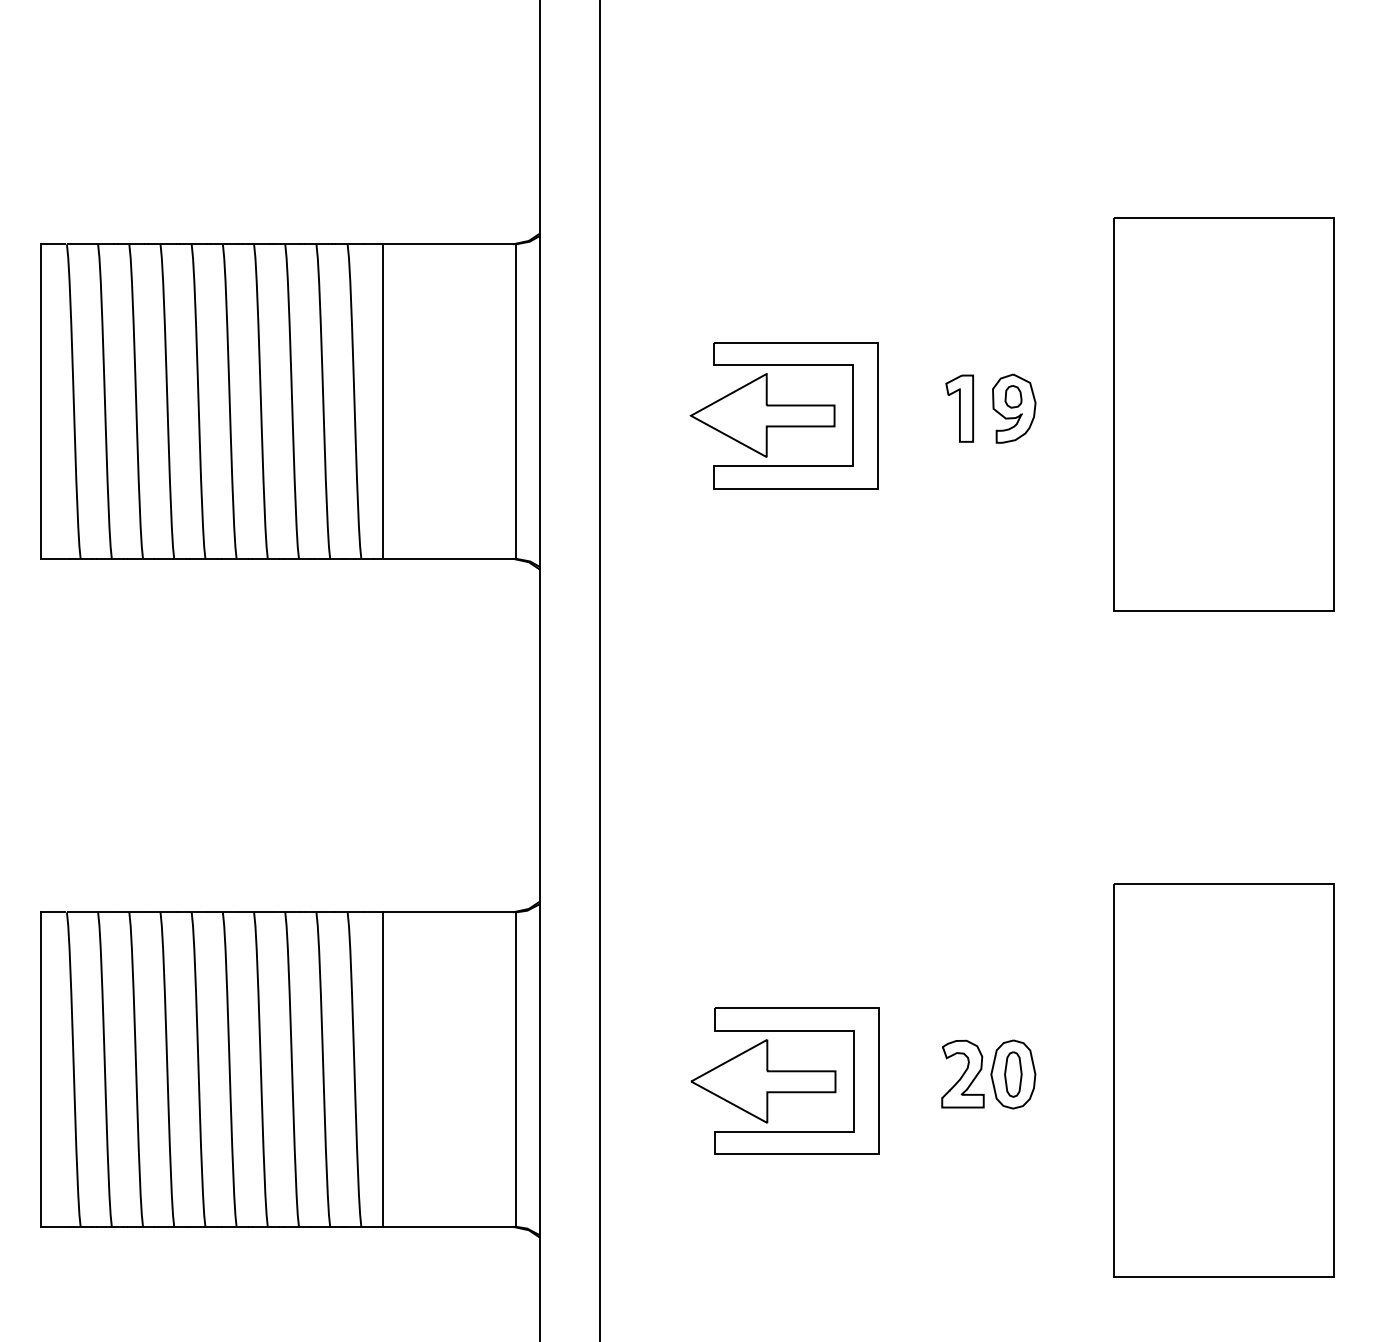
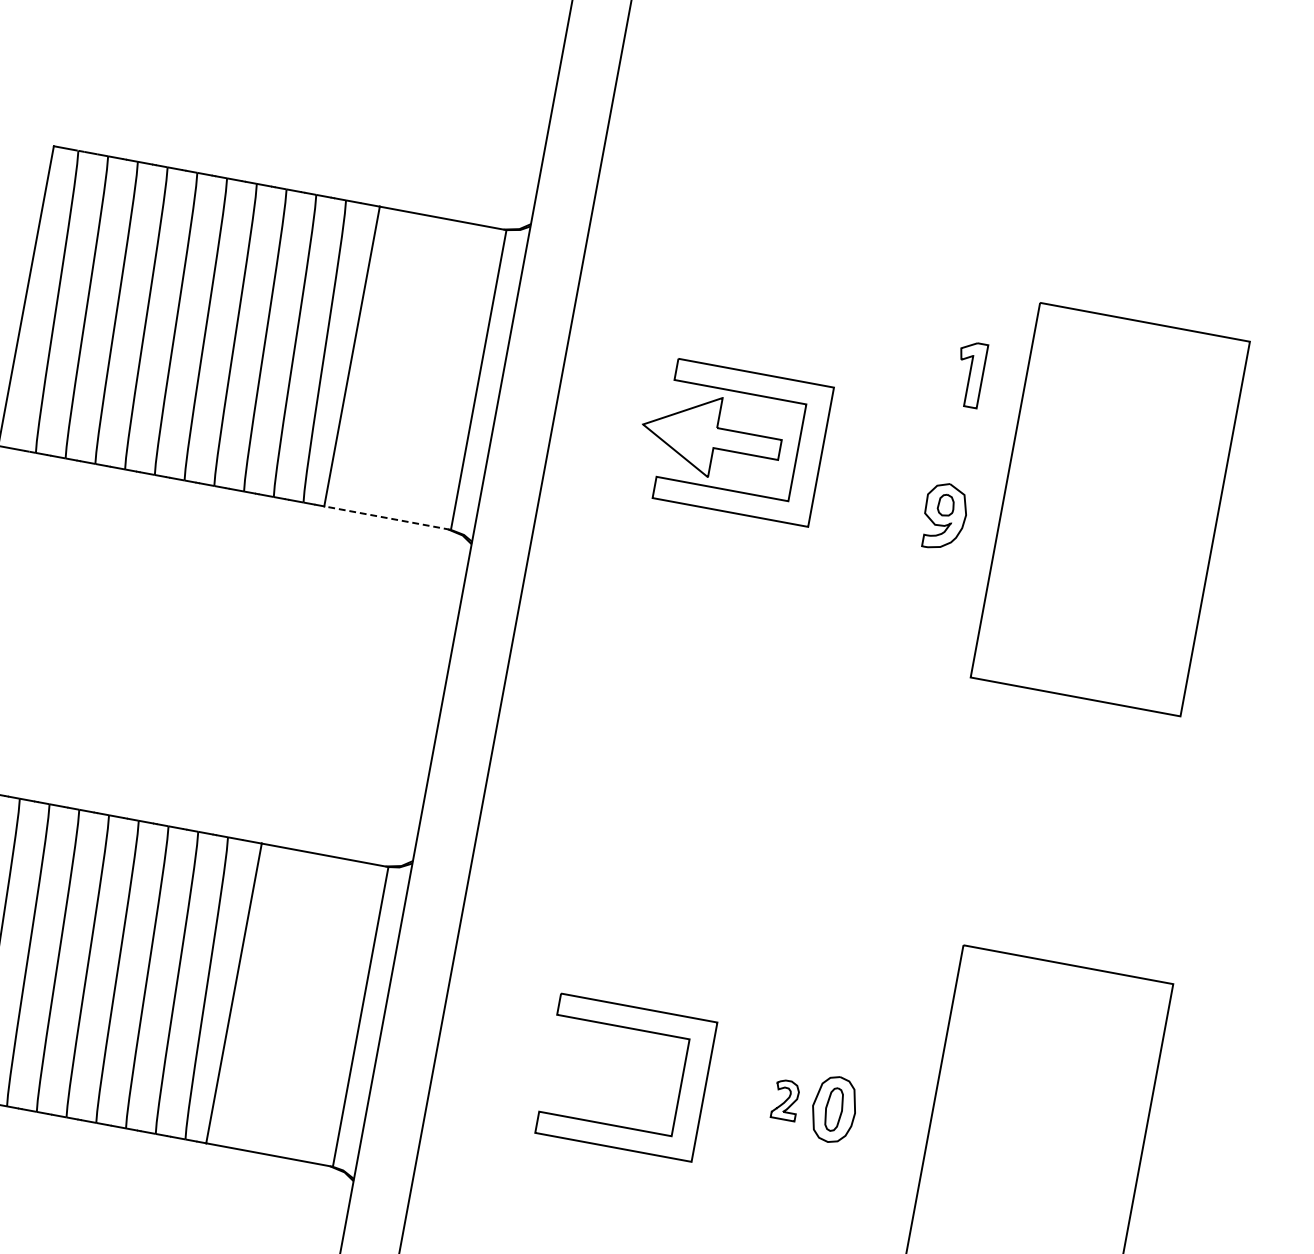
part: (959, 408) -> (969, 374), moved
part: (1014, 408) -> (945, 516), moved
part: (1223, 414) -> (1110, 509), moved
line: (448, 558) -> (386, 517), solid -> dashed
part: (962, 1073) -> (785, 1099), size x0.6
part: (763, 1081) -> (594, 1072), removed

